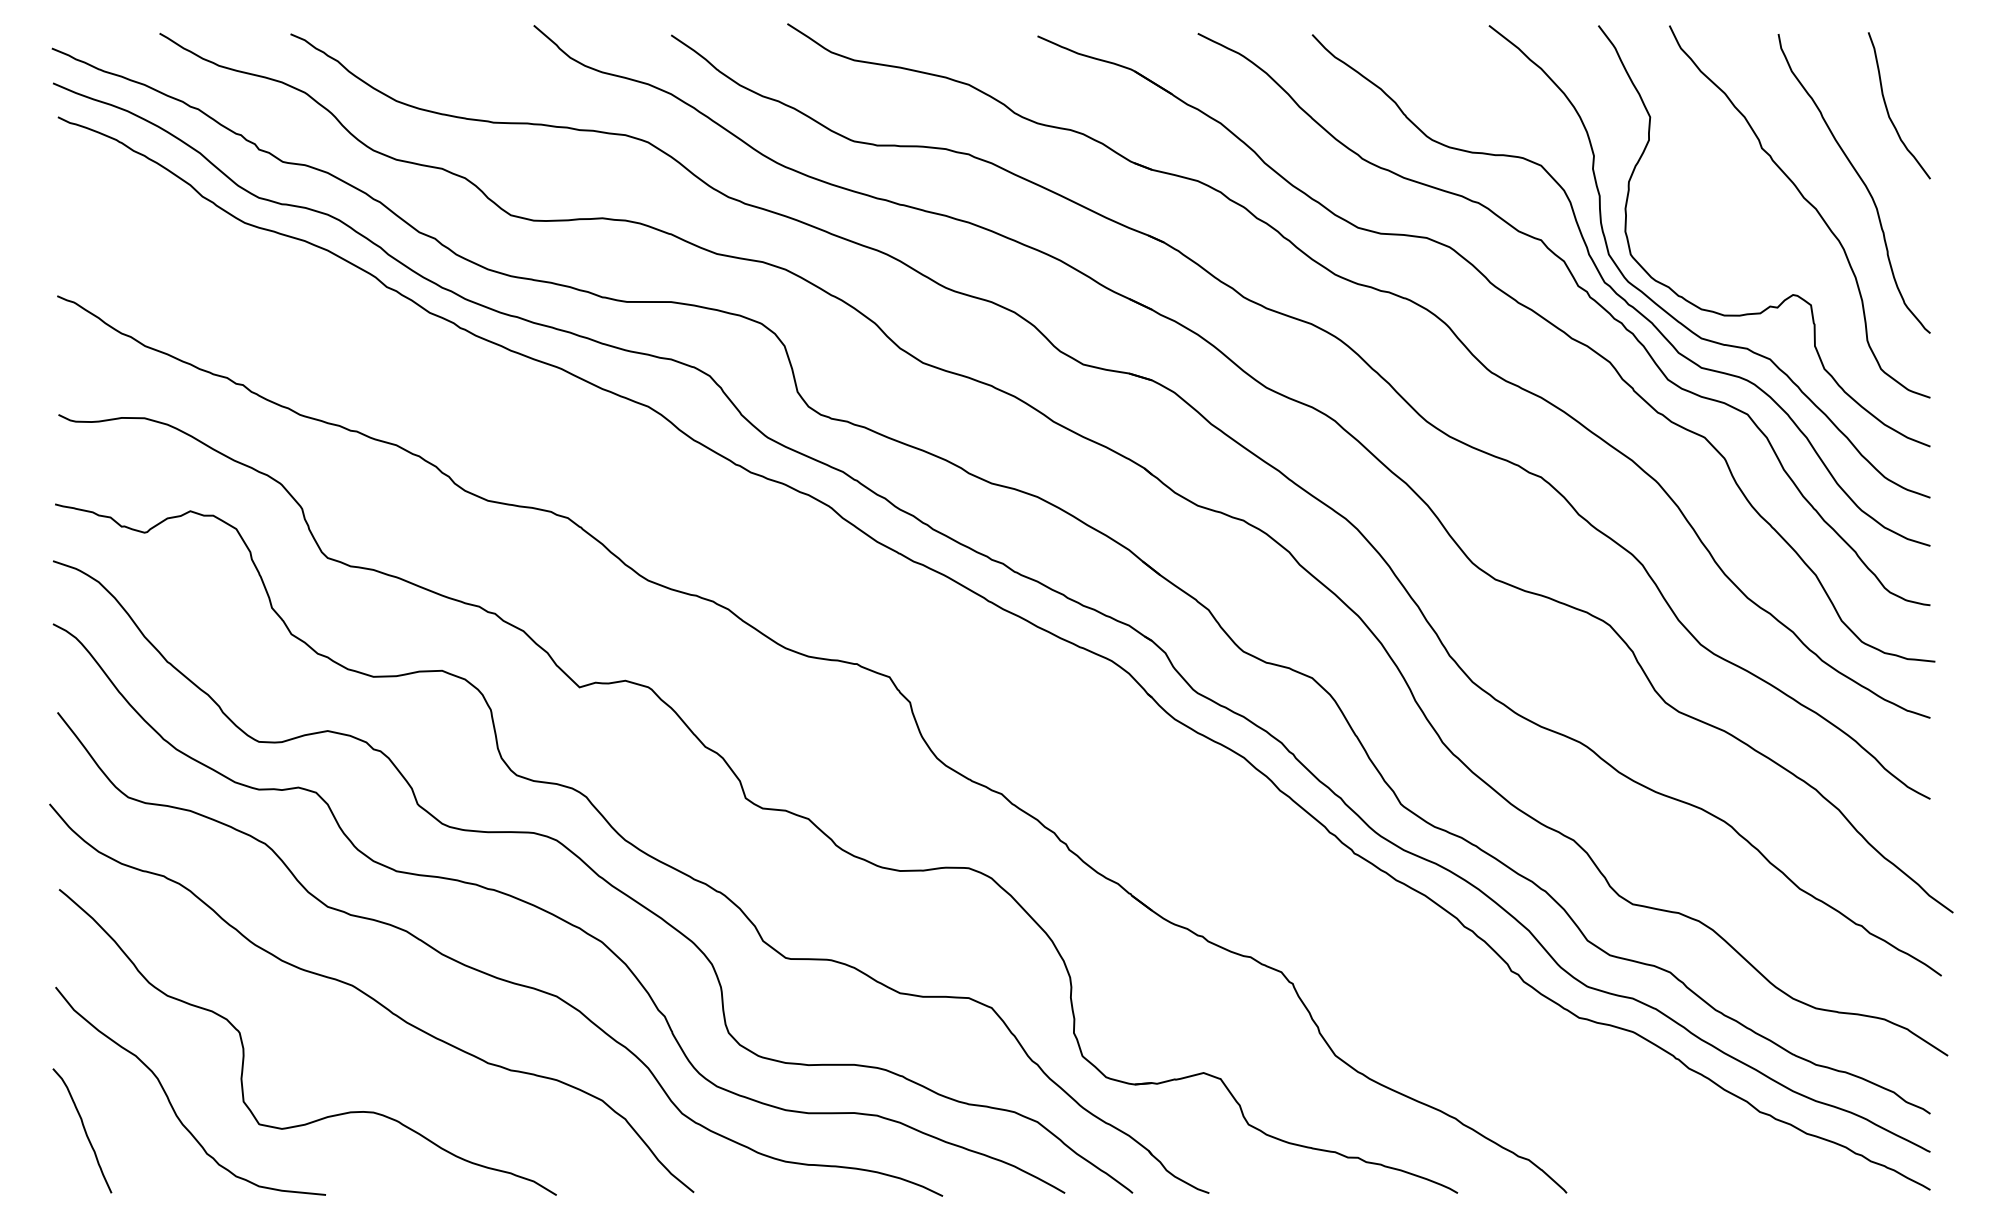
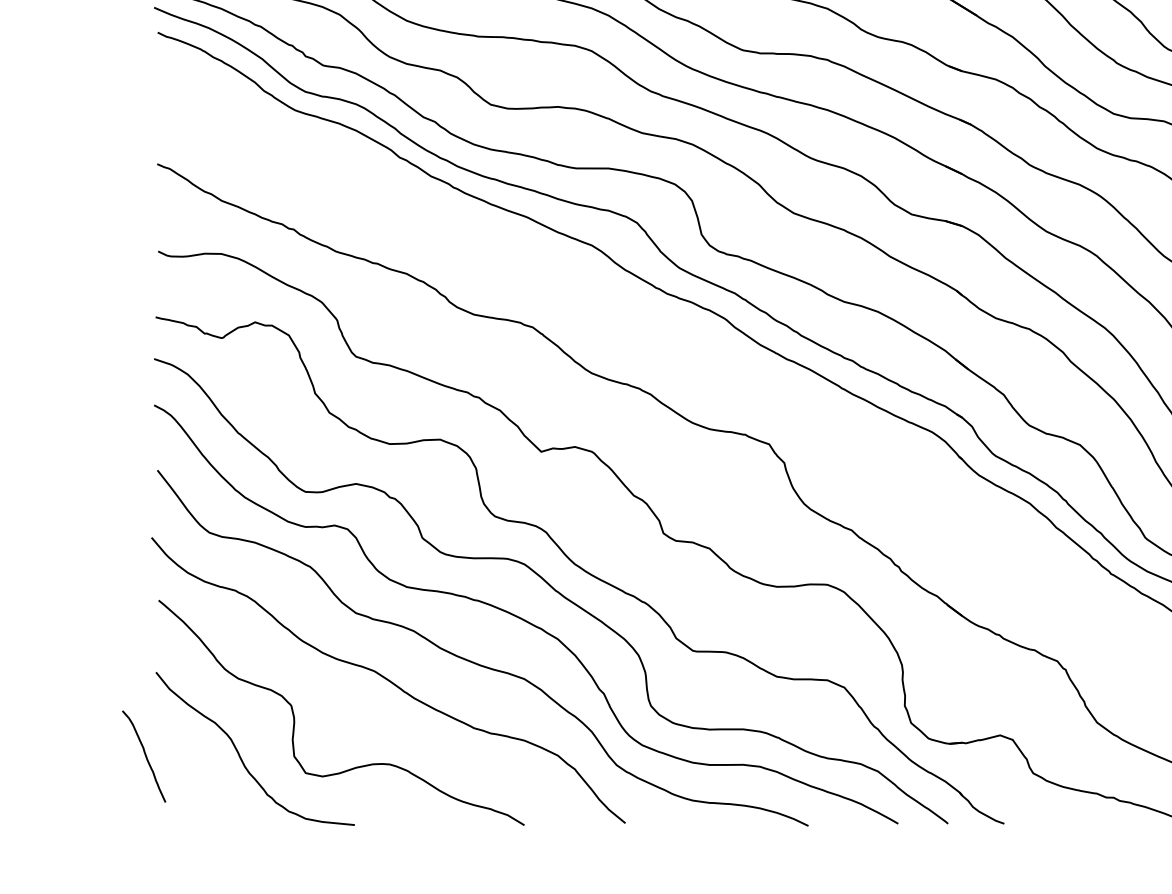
curve: (83, 1129) -> (144, 755), moved

